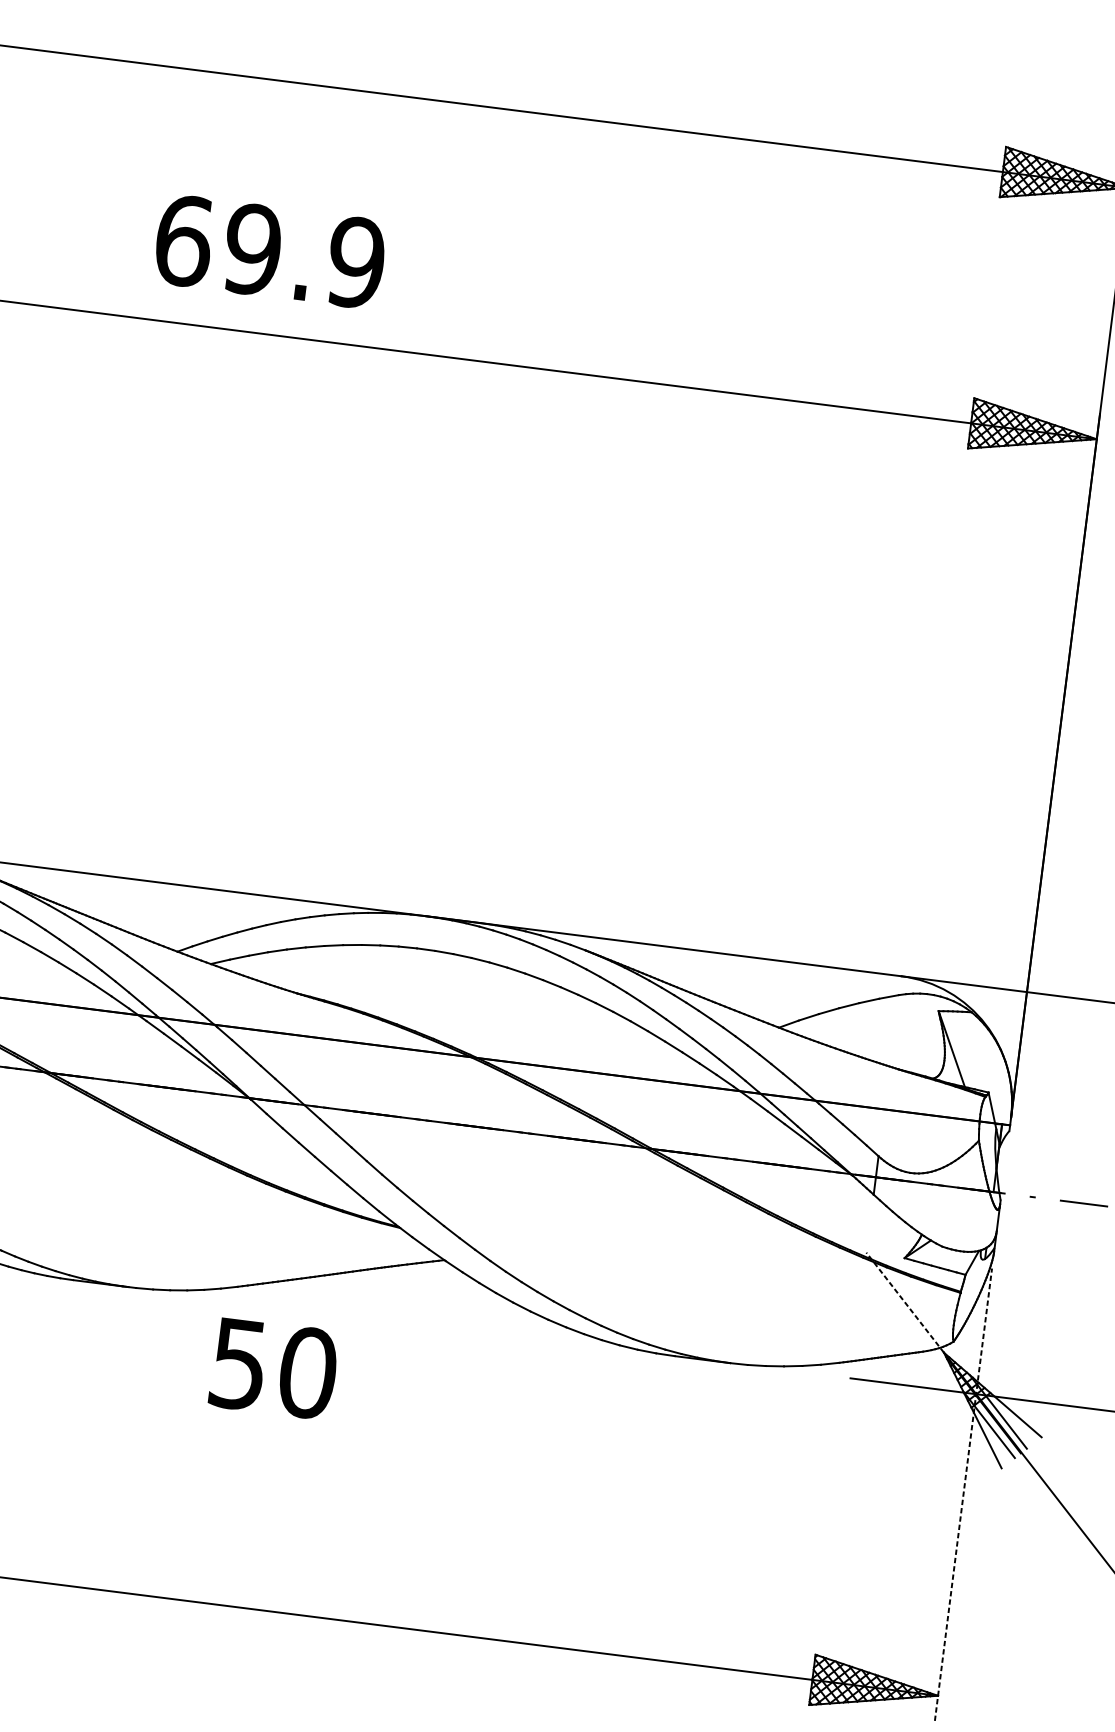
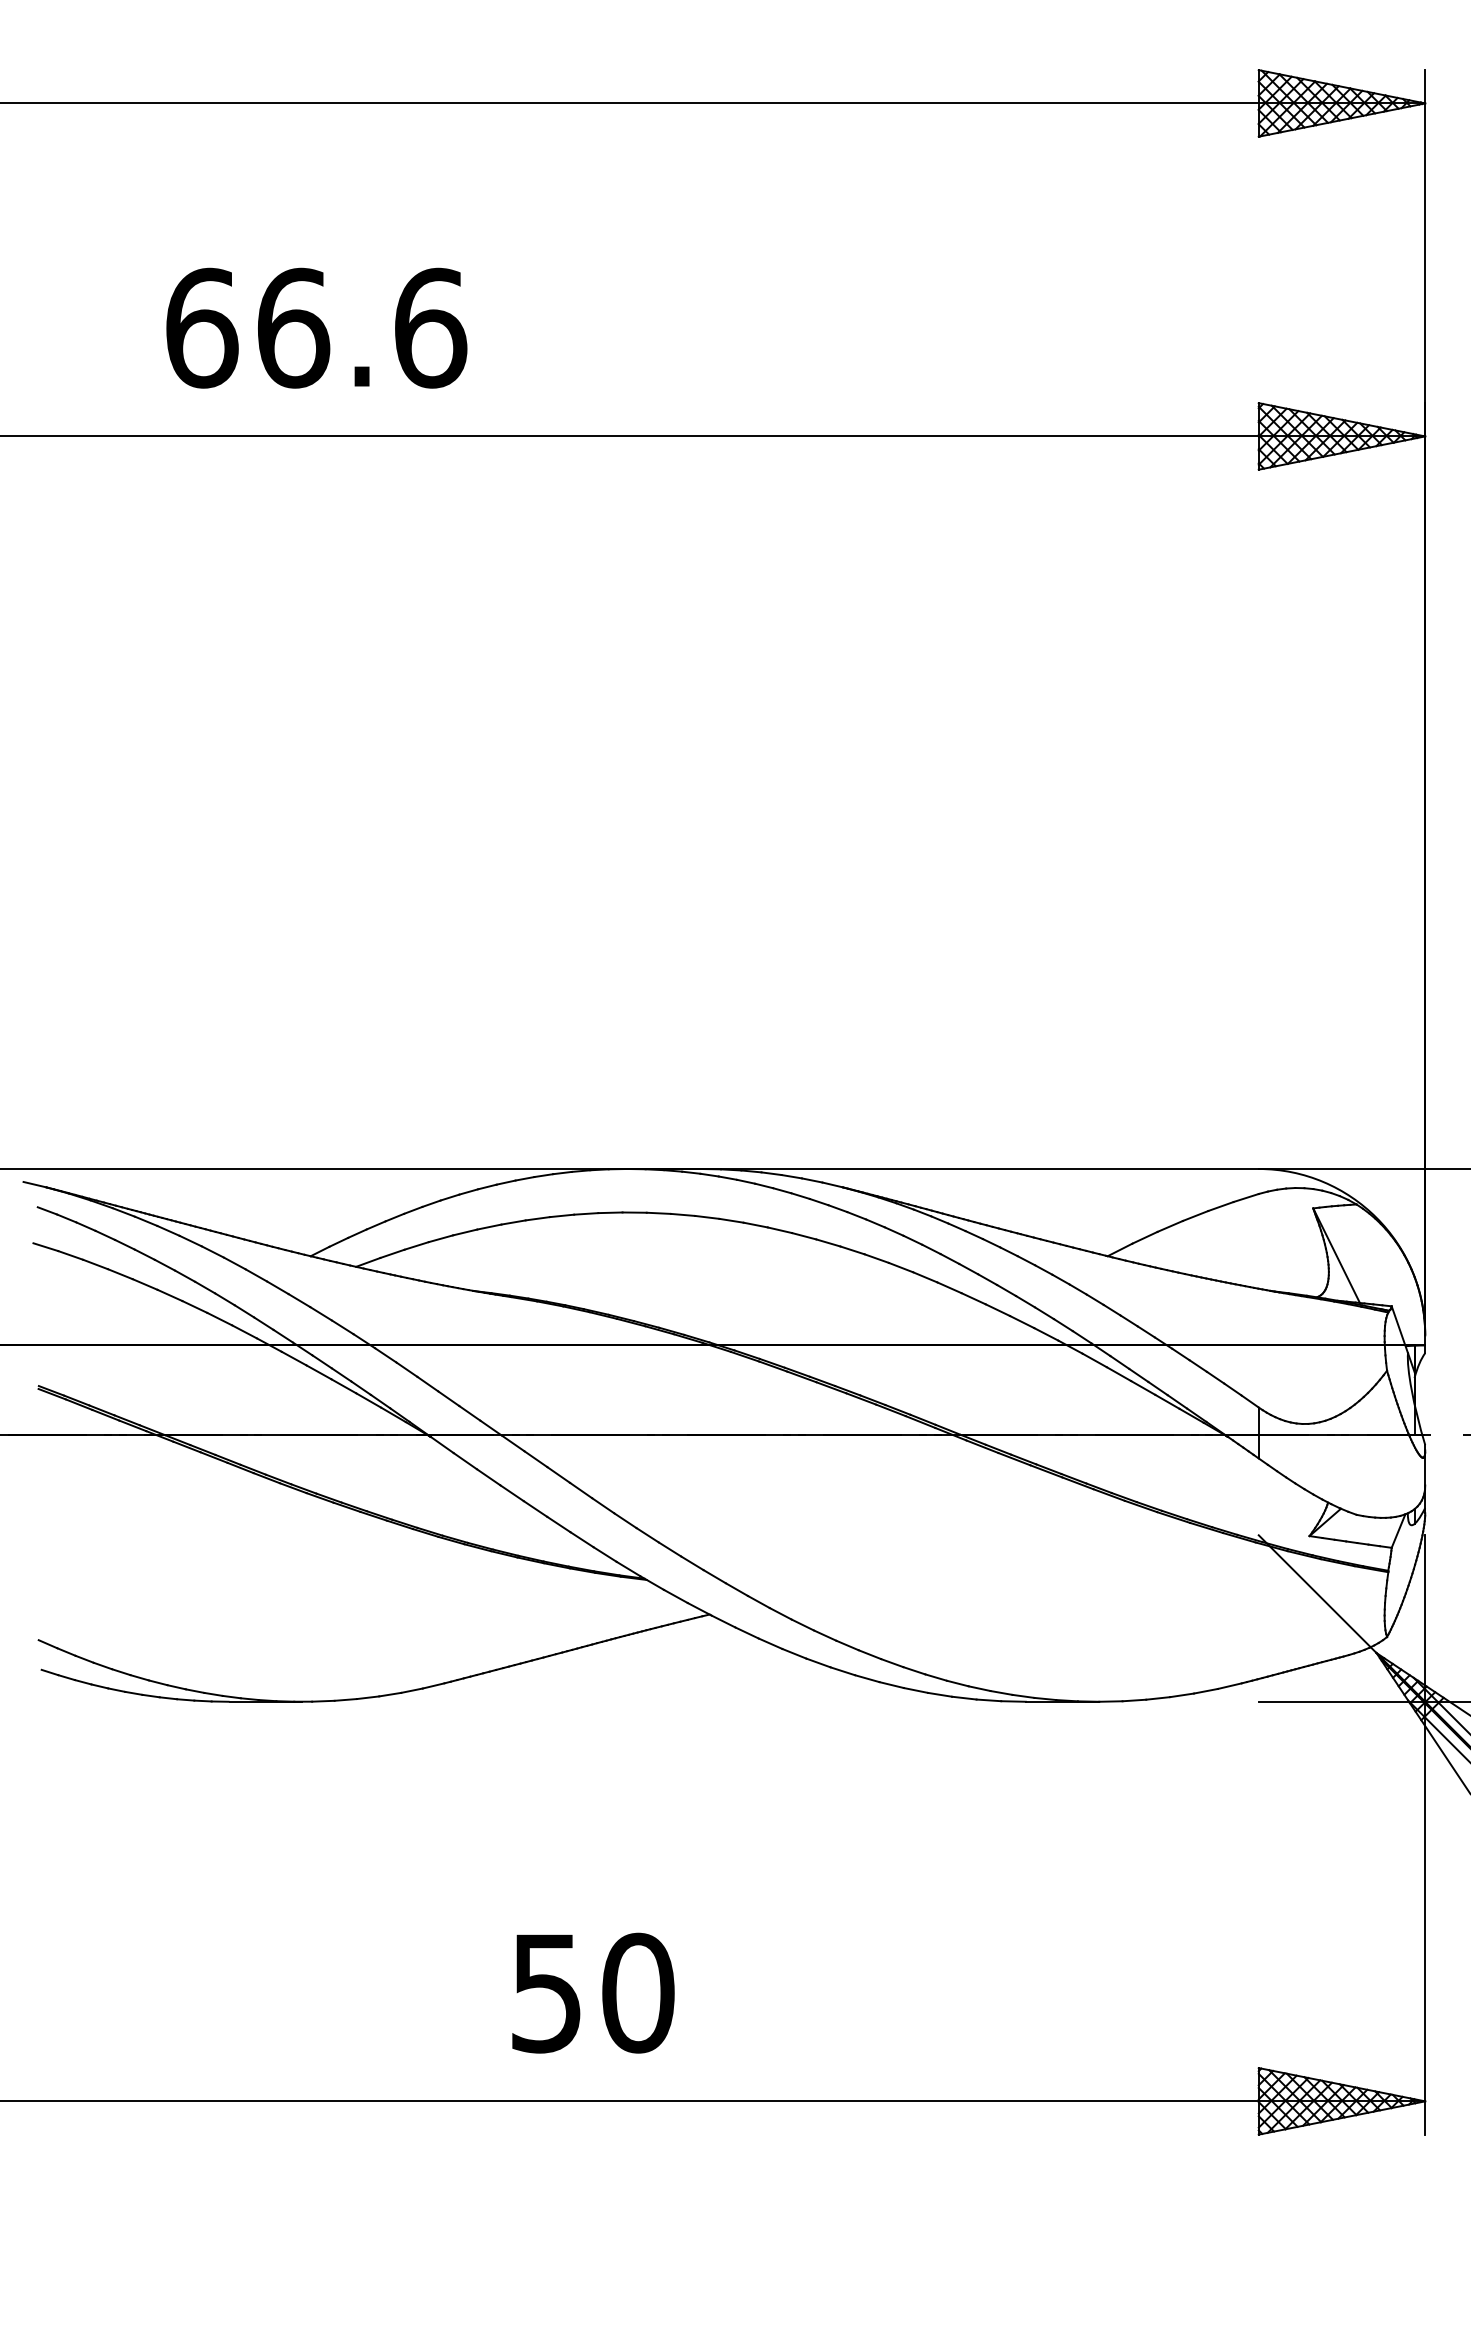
text: (304, 255) -> (361, 327), 69.9 -> 66.6
line: (905, 1302) -> (1317, 1593), dashed -> solid
text: (274, 1368) -> (593, 1992), moved
line: (963, 1494) -> (1425, 1834), dashed -> solid

